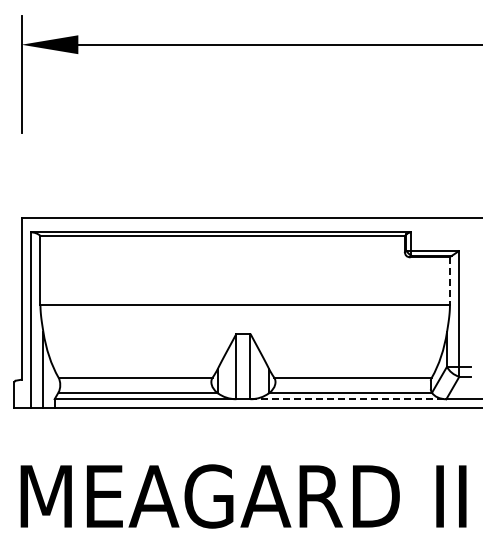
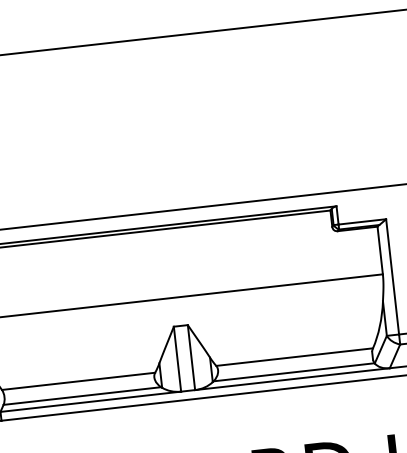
line: (449, 281) -> (379, 250), dashed -> solid
line: (348, 399) -> (292, 379), dashed -> solid

